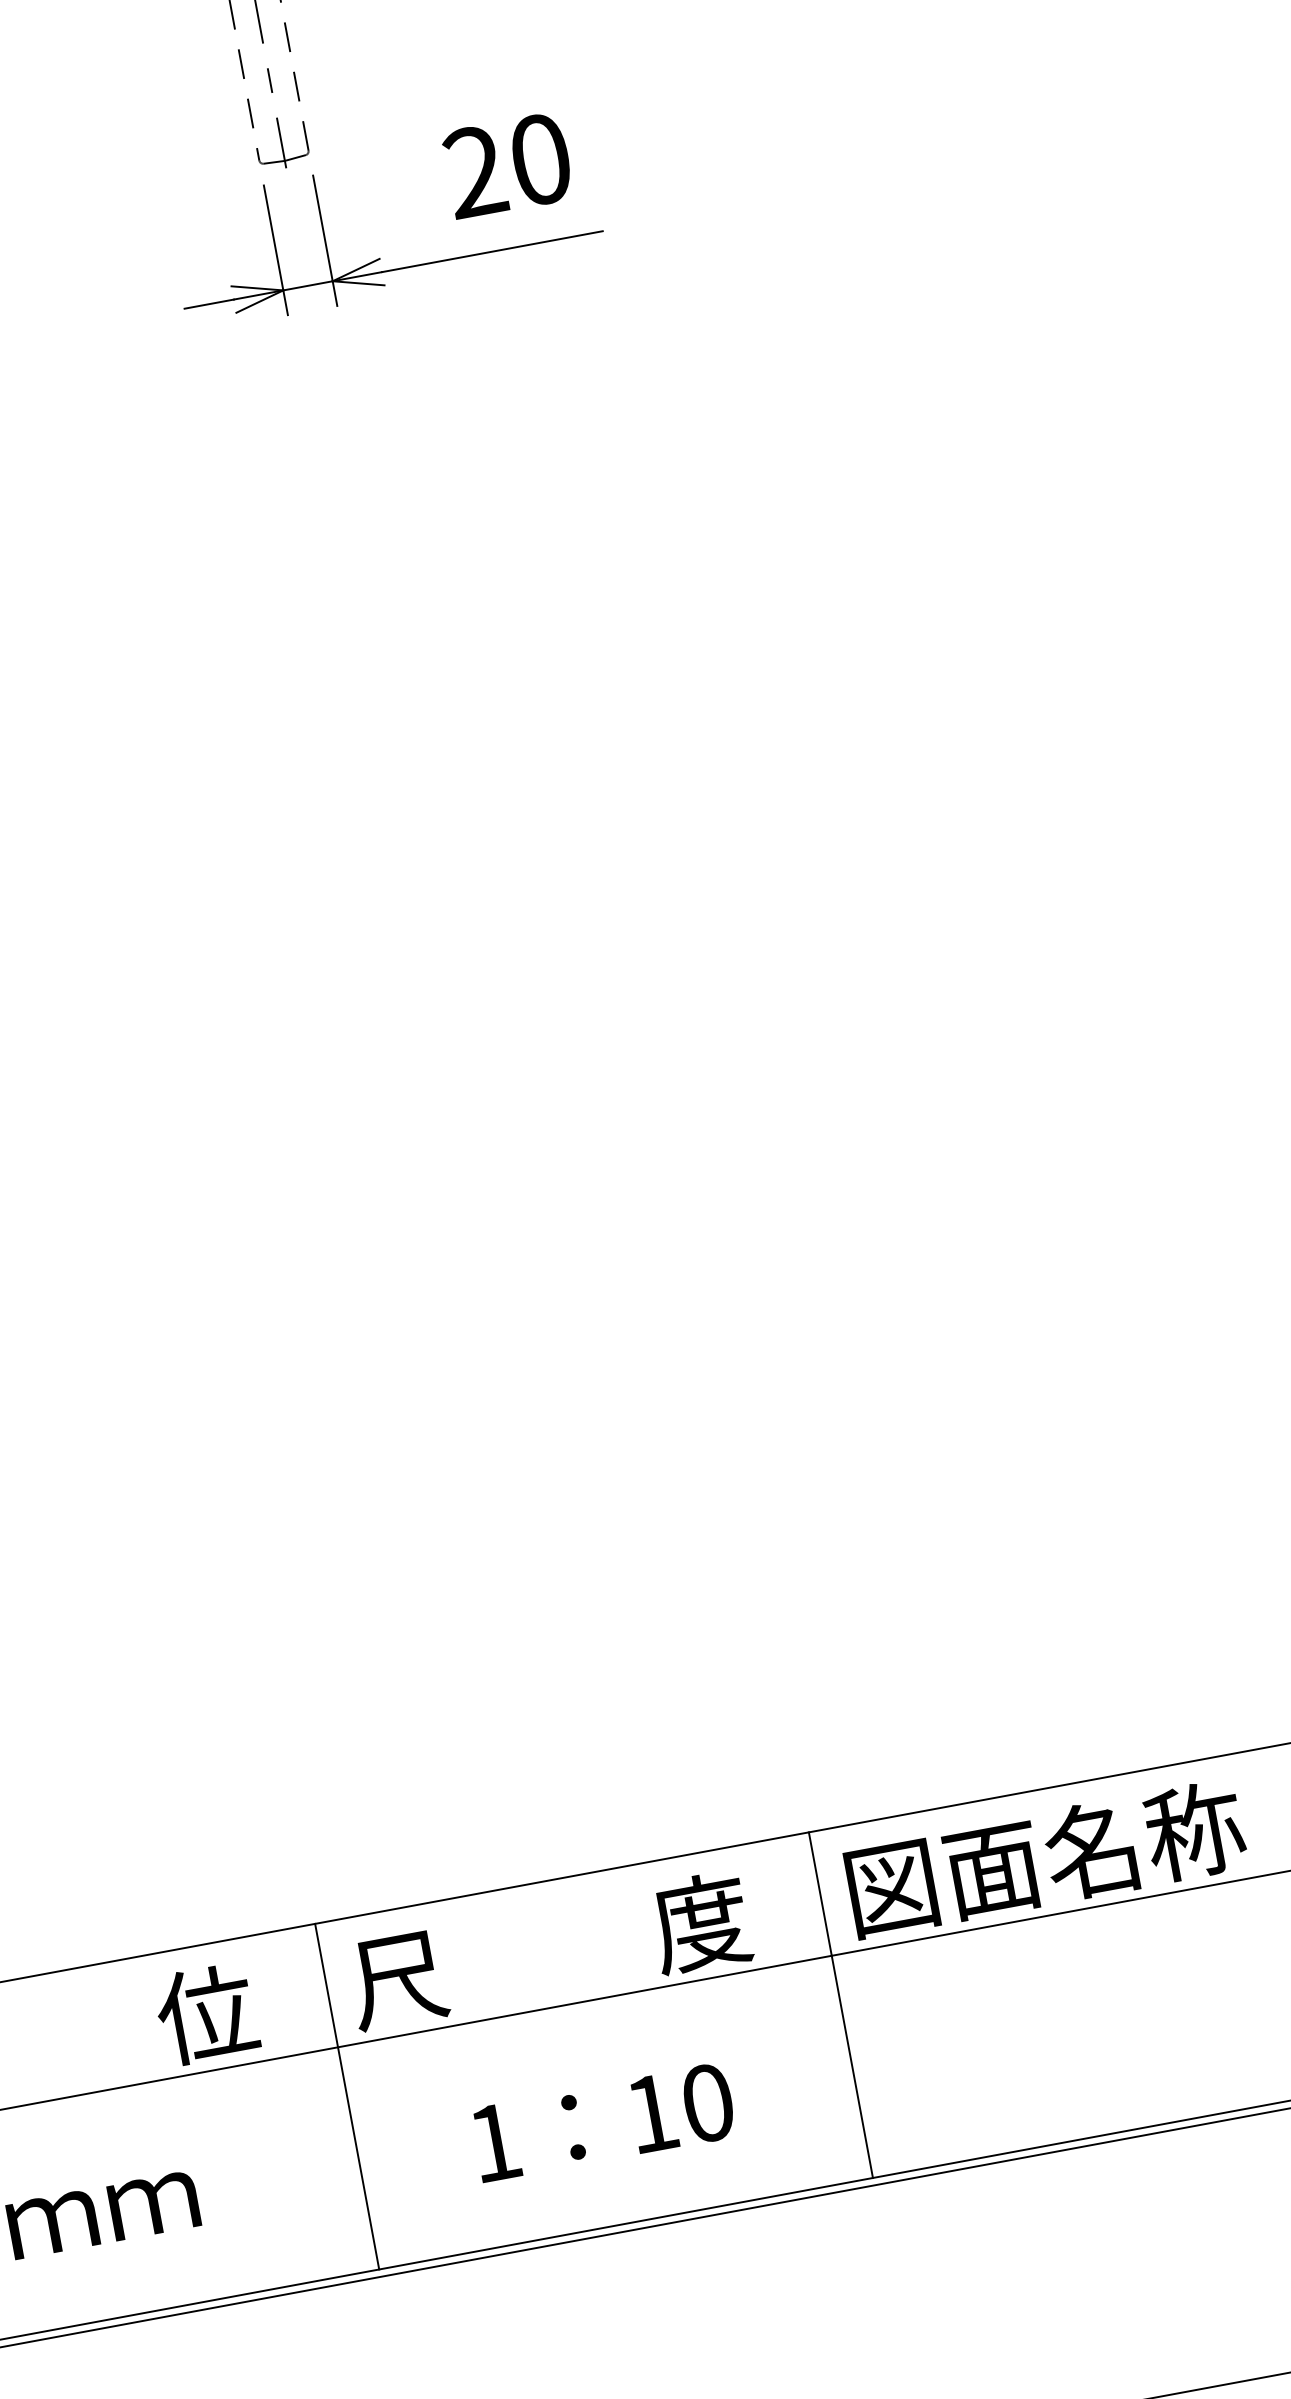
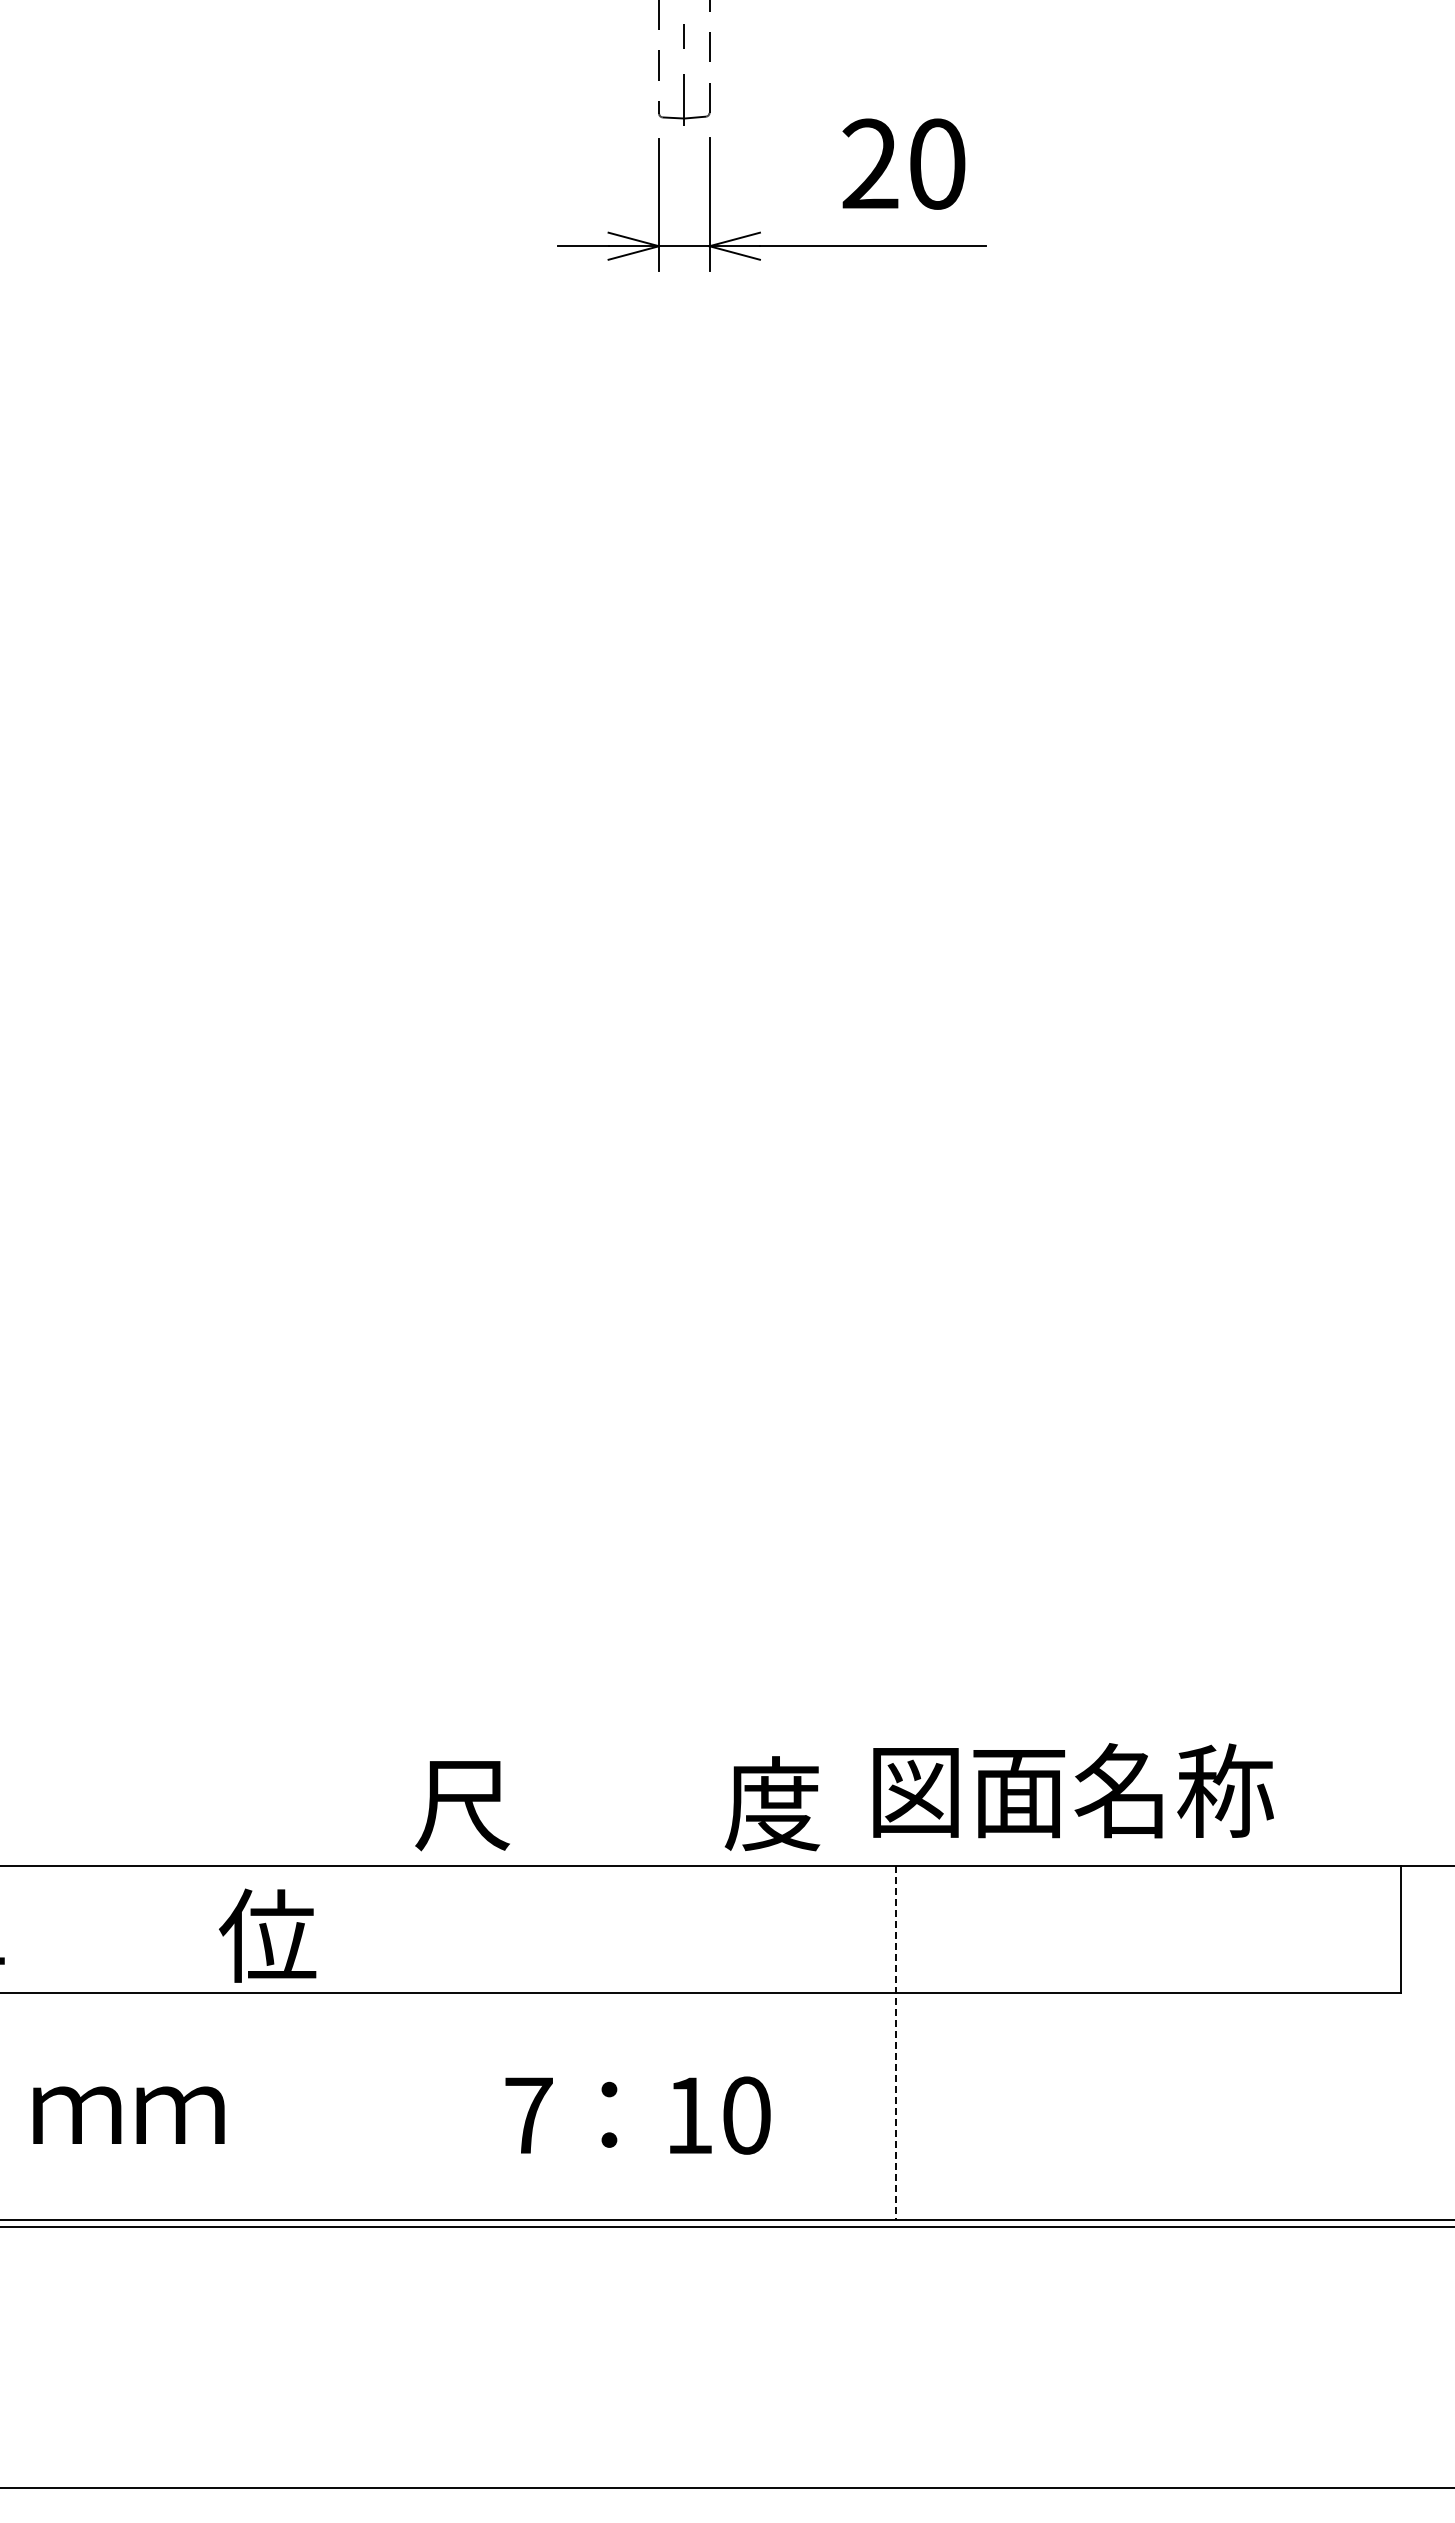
text: (1045, 1858) -> (1073, 1790), moved
text: (548, 1950) -> (617, 1803), moved
line: (841, 2005) -> (896, 2043), solid -> dashed
line: (347, 2096) -> (391, 2042), removed
text: (494, 2142) -> (528, 2115), 1 -> 7

